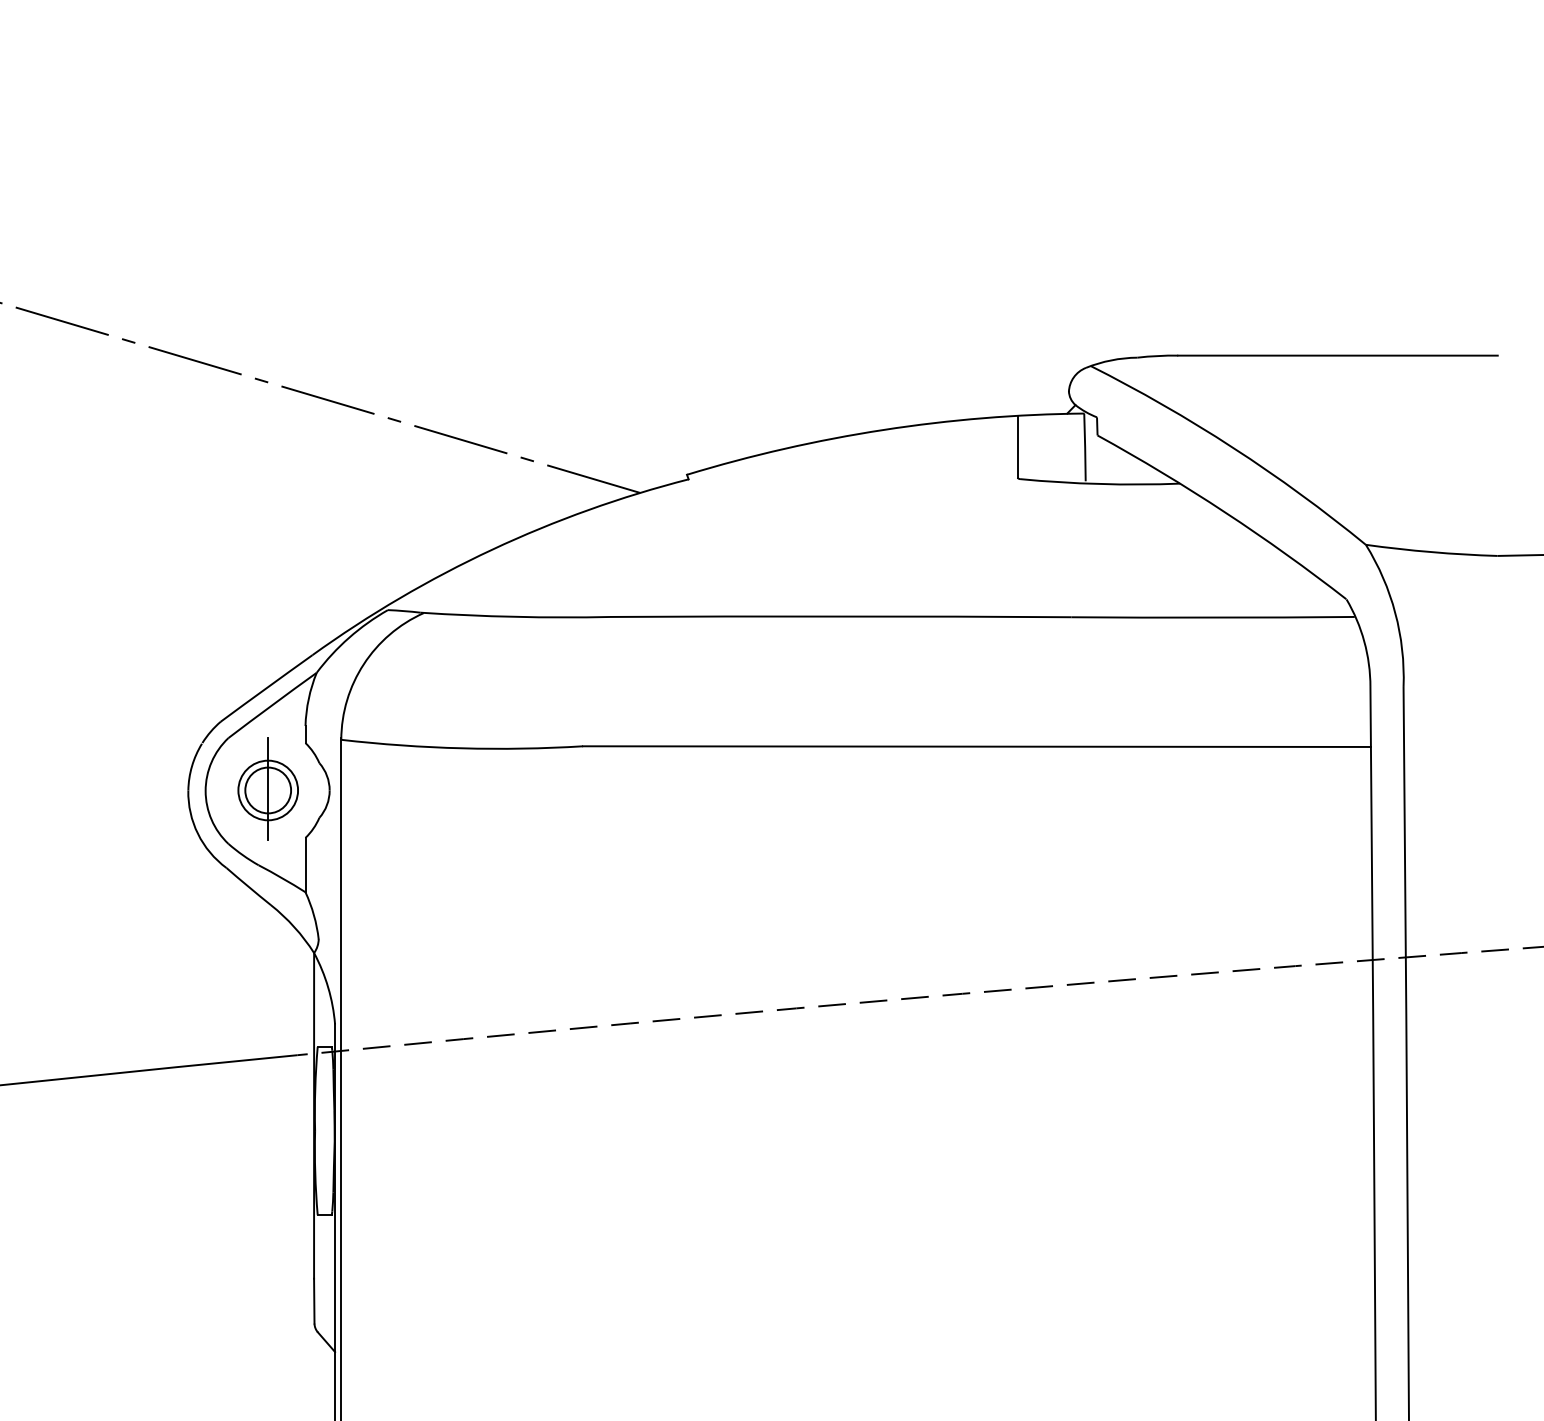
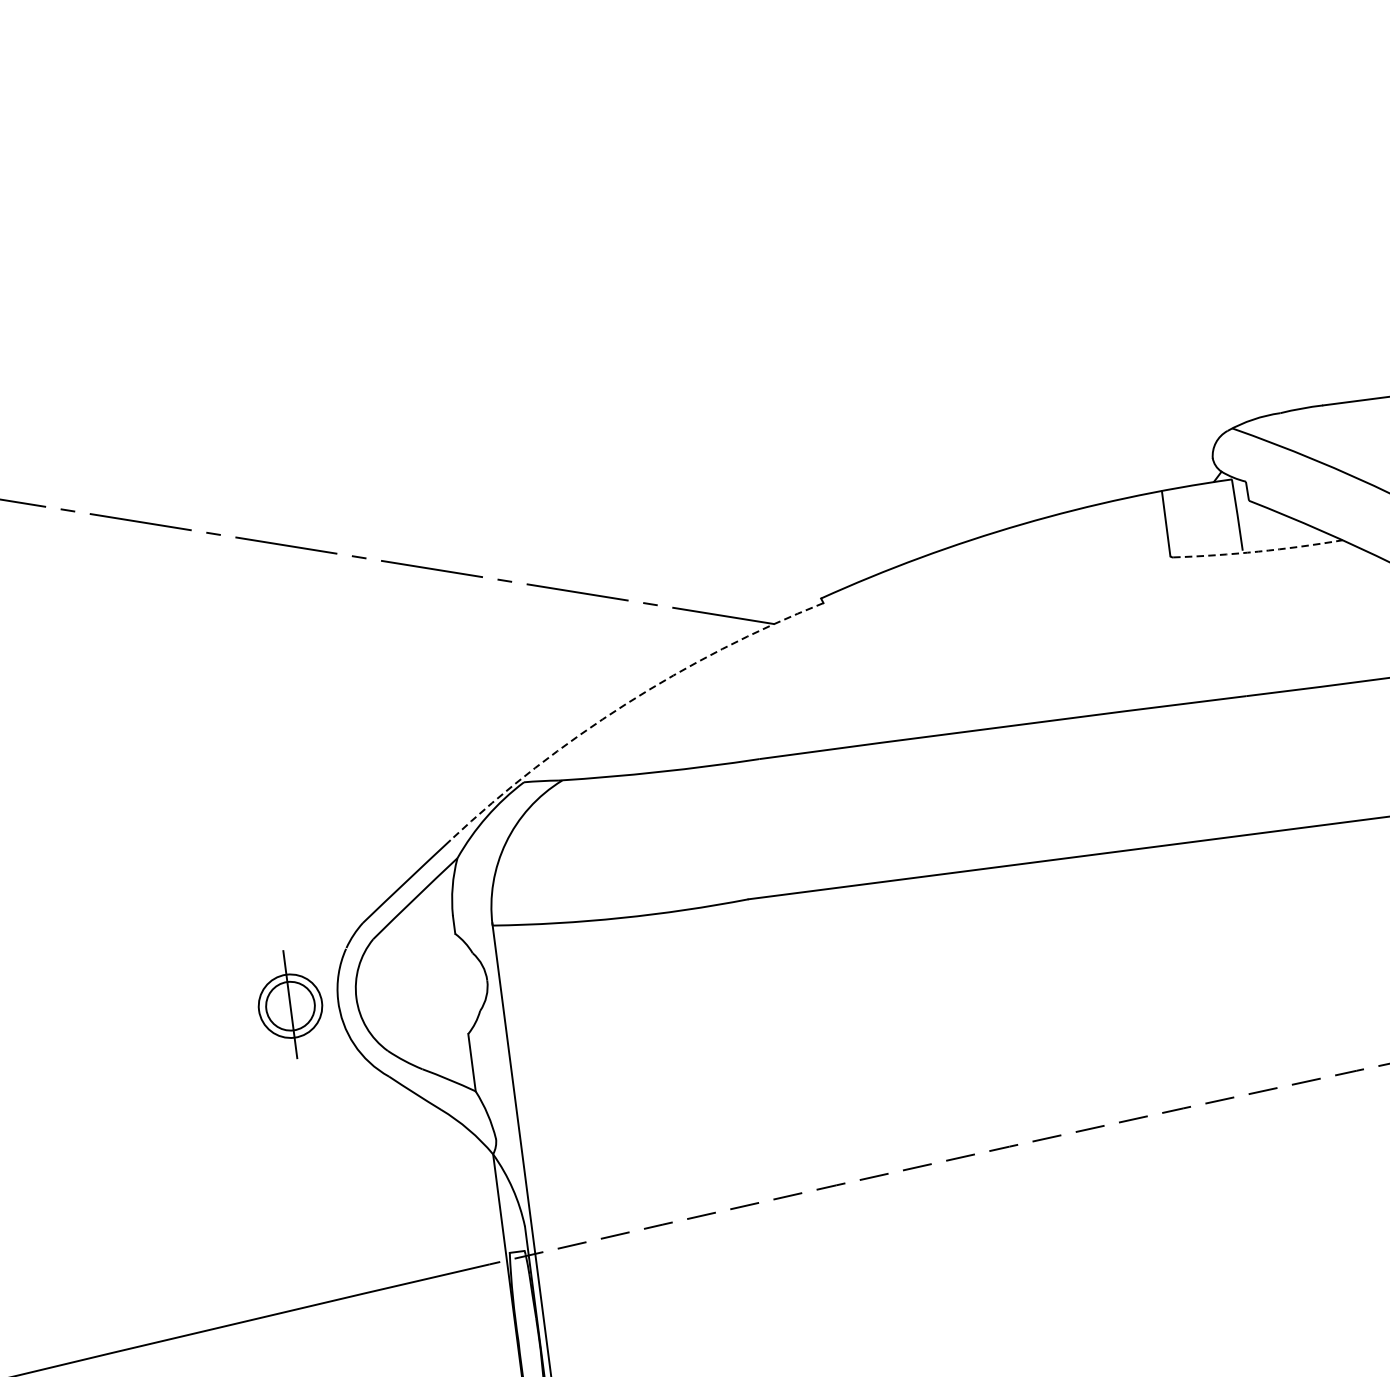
arc: (1099, 484) -> (1257, 552), solid -> dashed
arc: (492, 549) -> (626, 704), solid -> dashed
part: (267, 788) -> (289, 1004), moved

